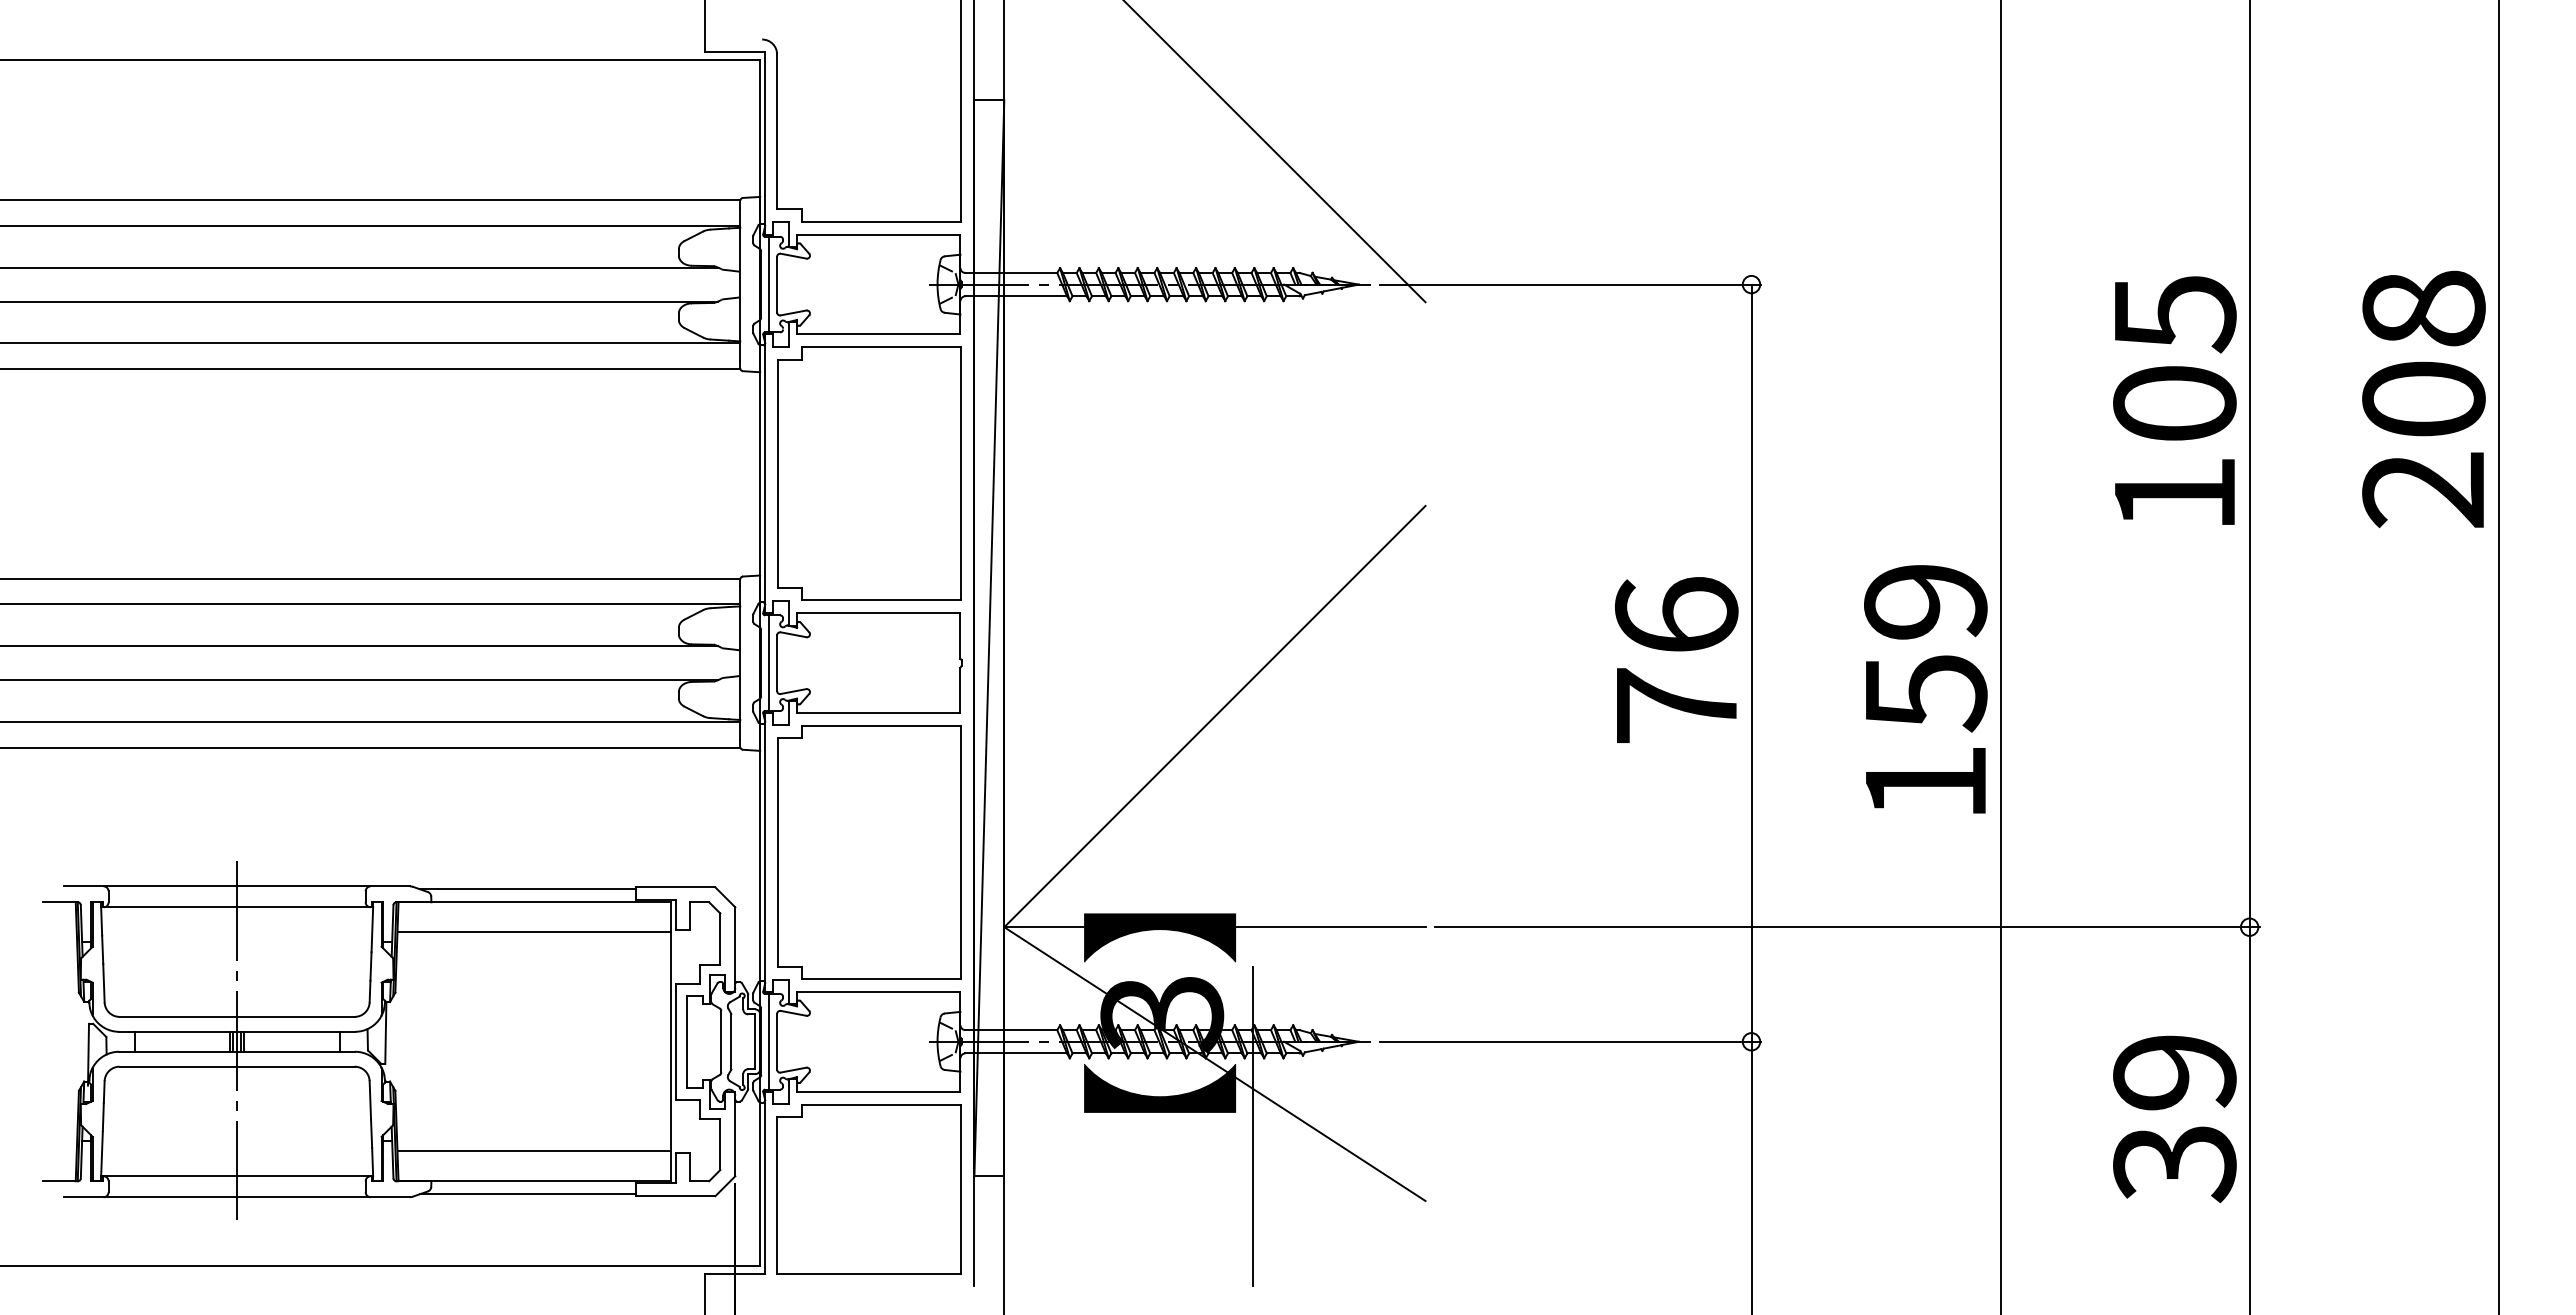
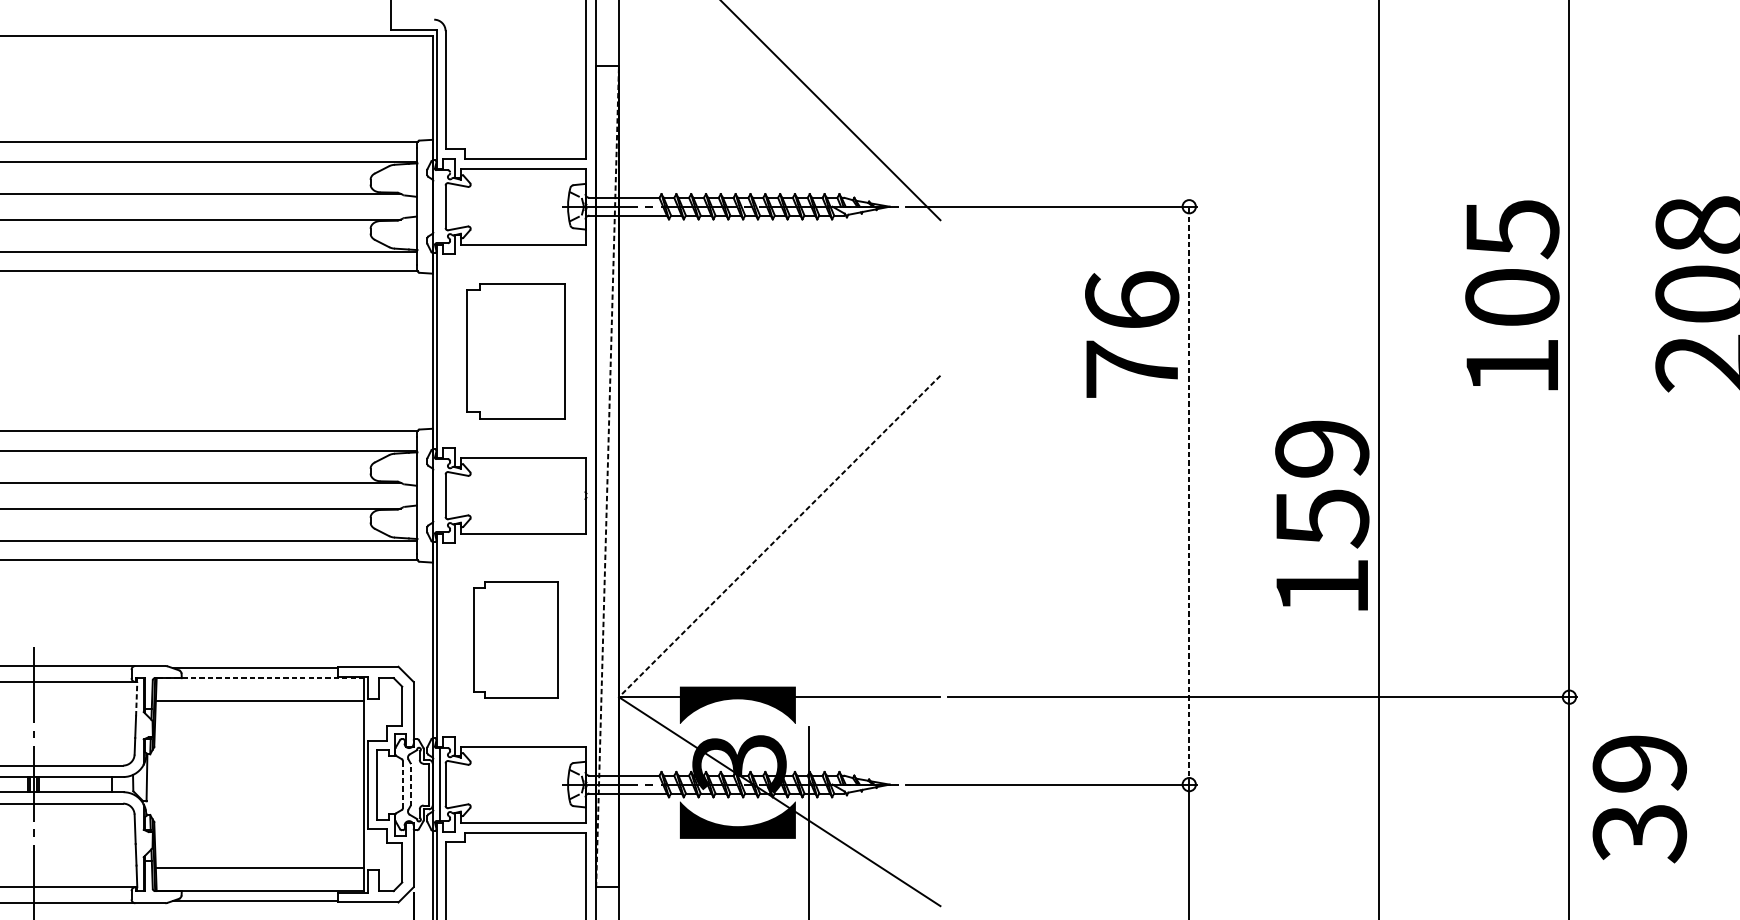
line: (769, 284) -> (439, 206), removed
part: (869, 473) -> (516, 350), size x0.7
line: (989, 637) -> (607, 476), solid -> dashed
text: (1676, 659) -> (1132, 334), moved
line: (769, 663) -> (439, 495), removed
line: (1751, 663) -> (1189, 495), solid -> dashed
line: (1214, 716) -> (779, 536), solid -> dashed
part: (869, 852) -> (516, 640), size x0.6
line: (534, 902) -> (260, 678), solid -> dashed
line: (372, 929) -> (136, 698), solid -> dashed
line: (721, 1041) -> (403, 784), solid -> dashed
line: (731, 1041) -> (410, 784), solid -> dashed
text: (2174, 1119) -> (1639, 799), moved

